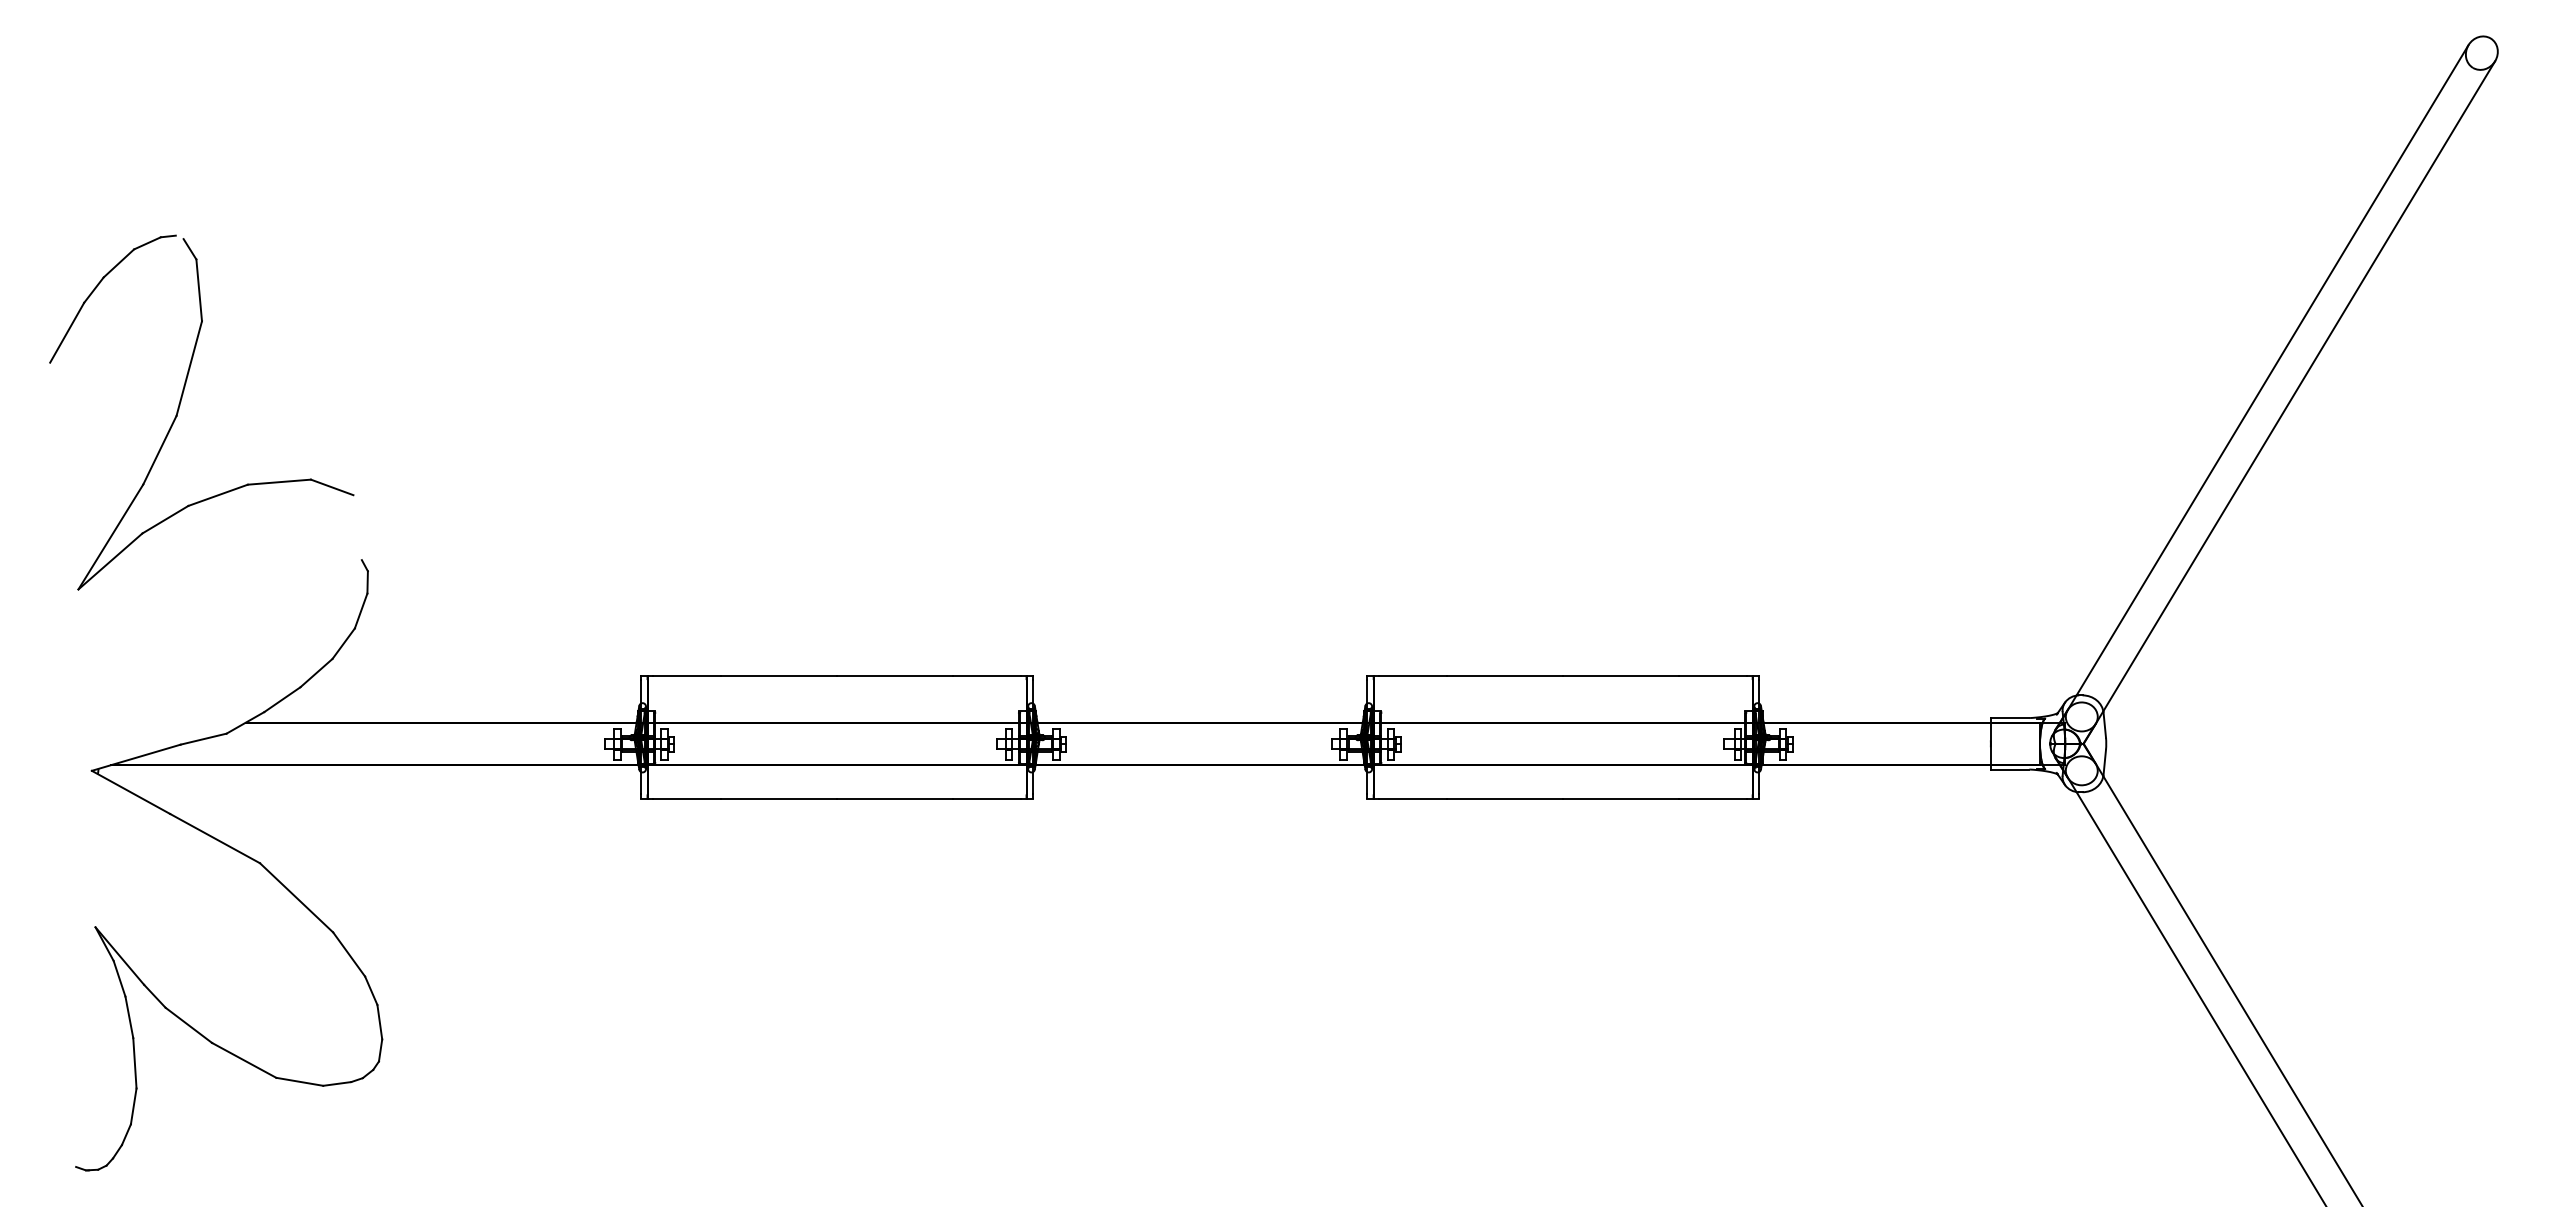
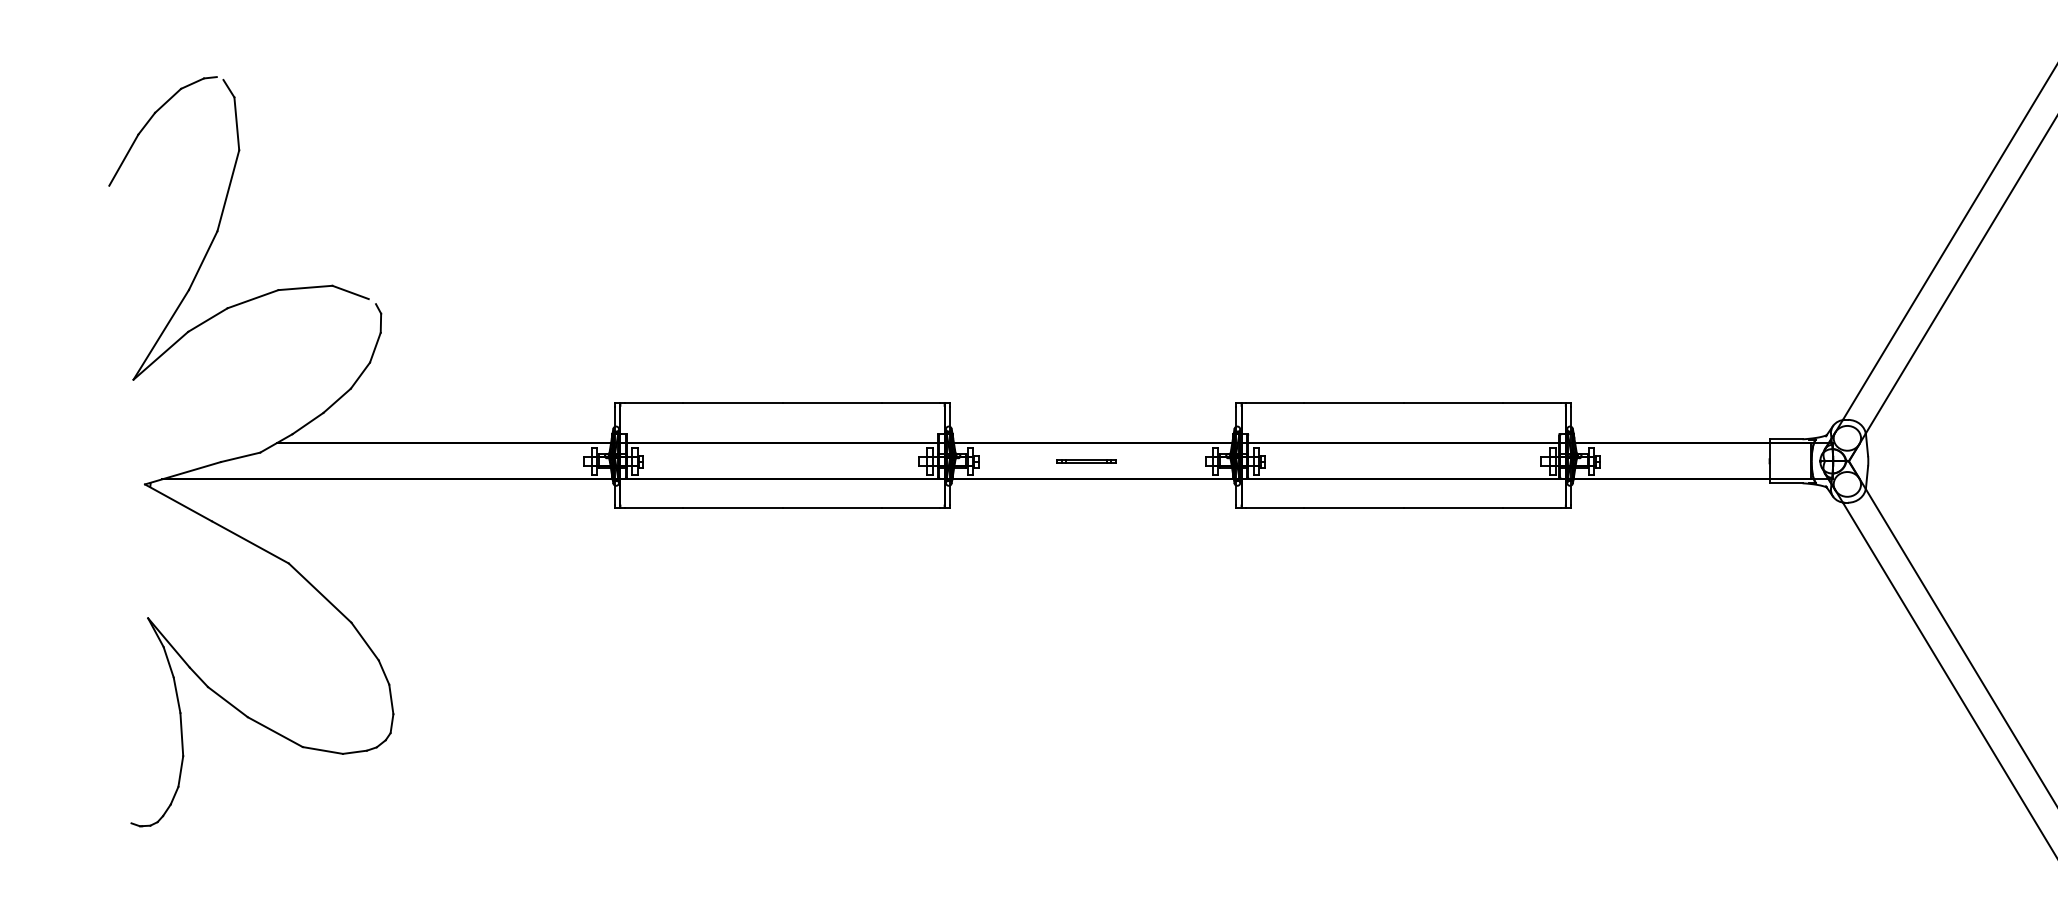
part: (180, 405) -> (220, 222), moved
line: (1192, 743) -> (1086, 461), added

